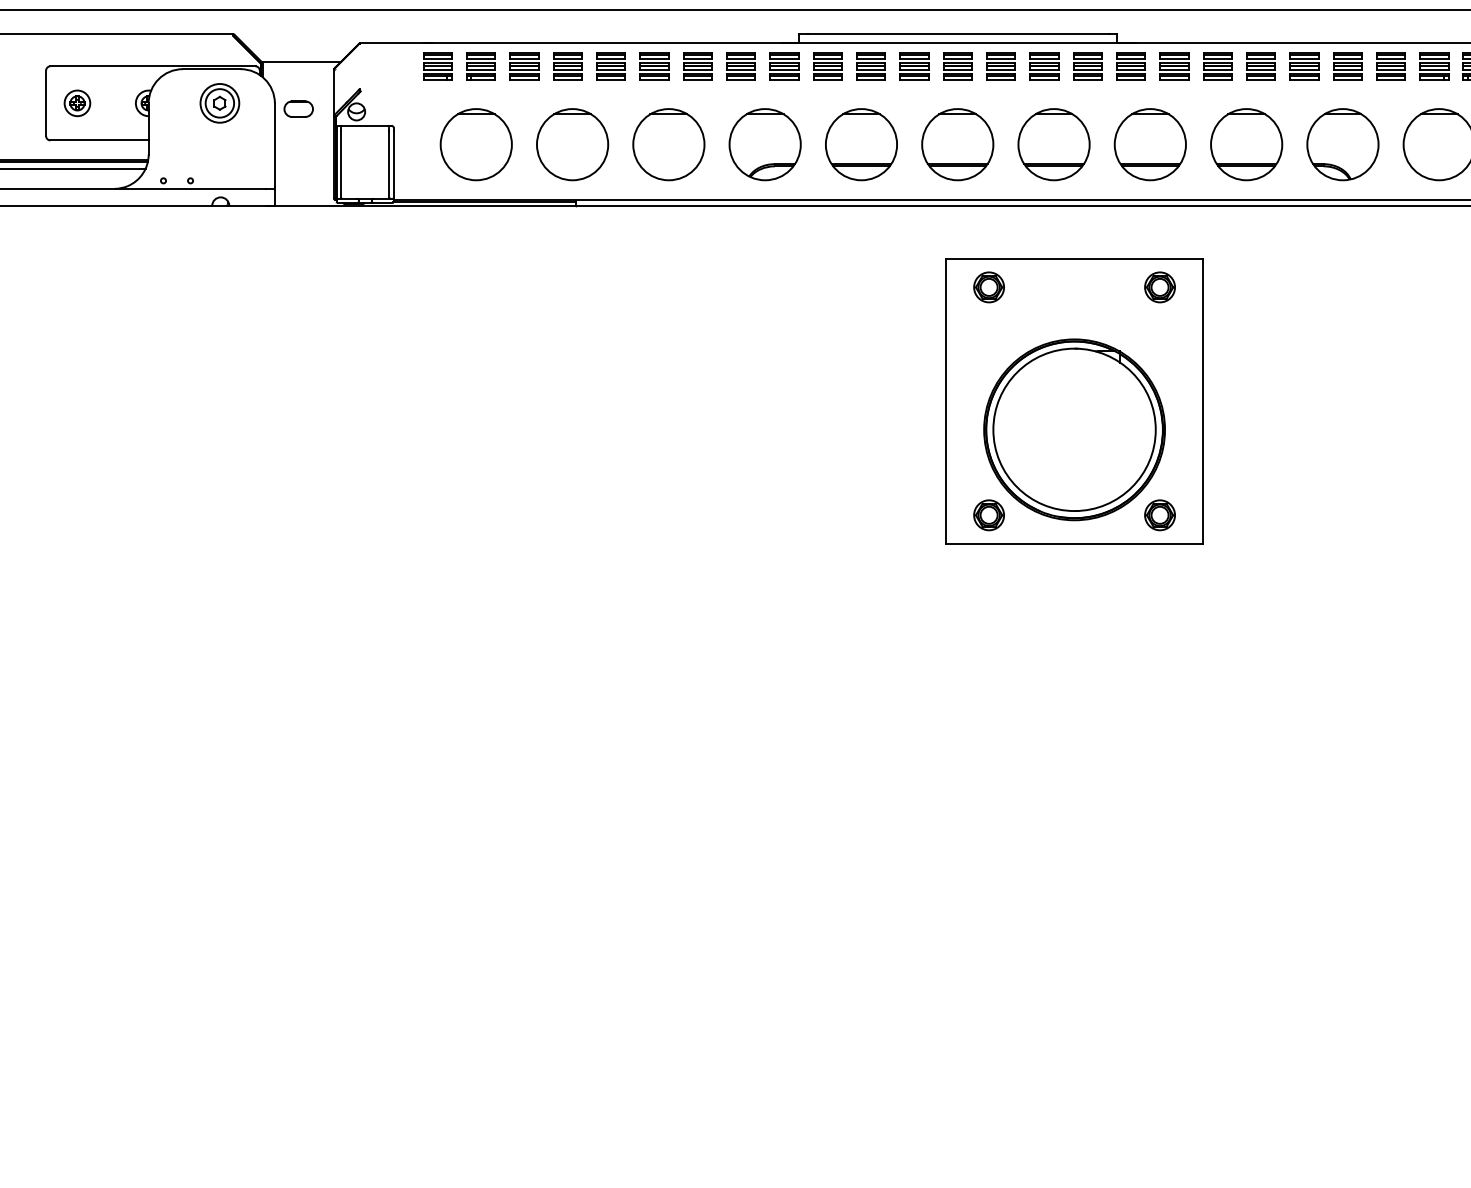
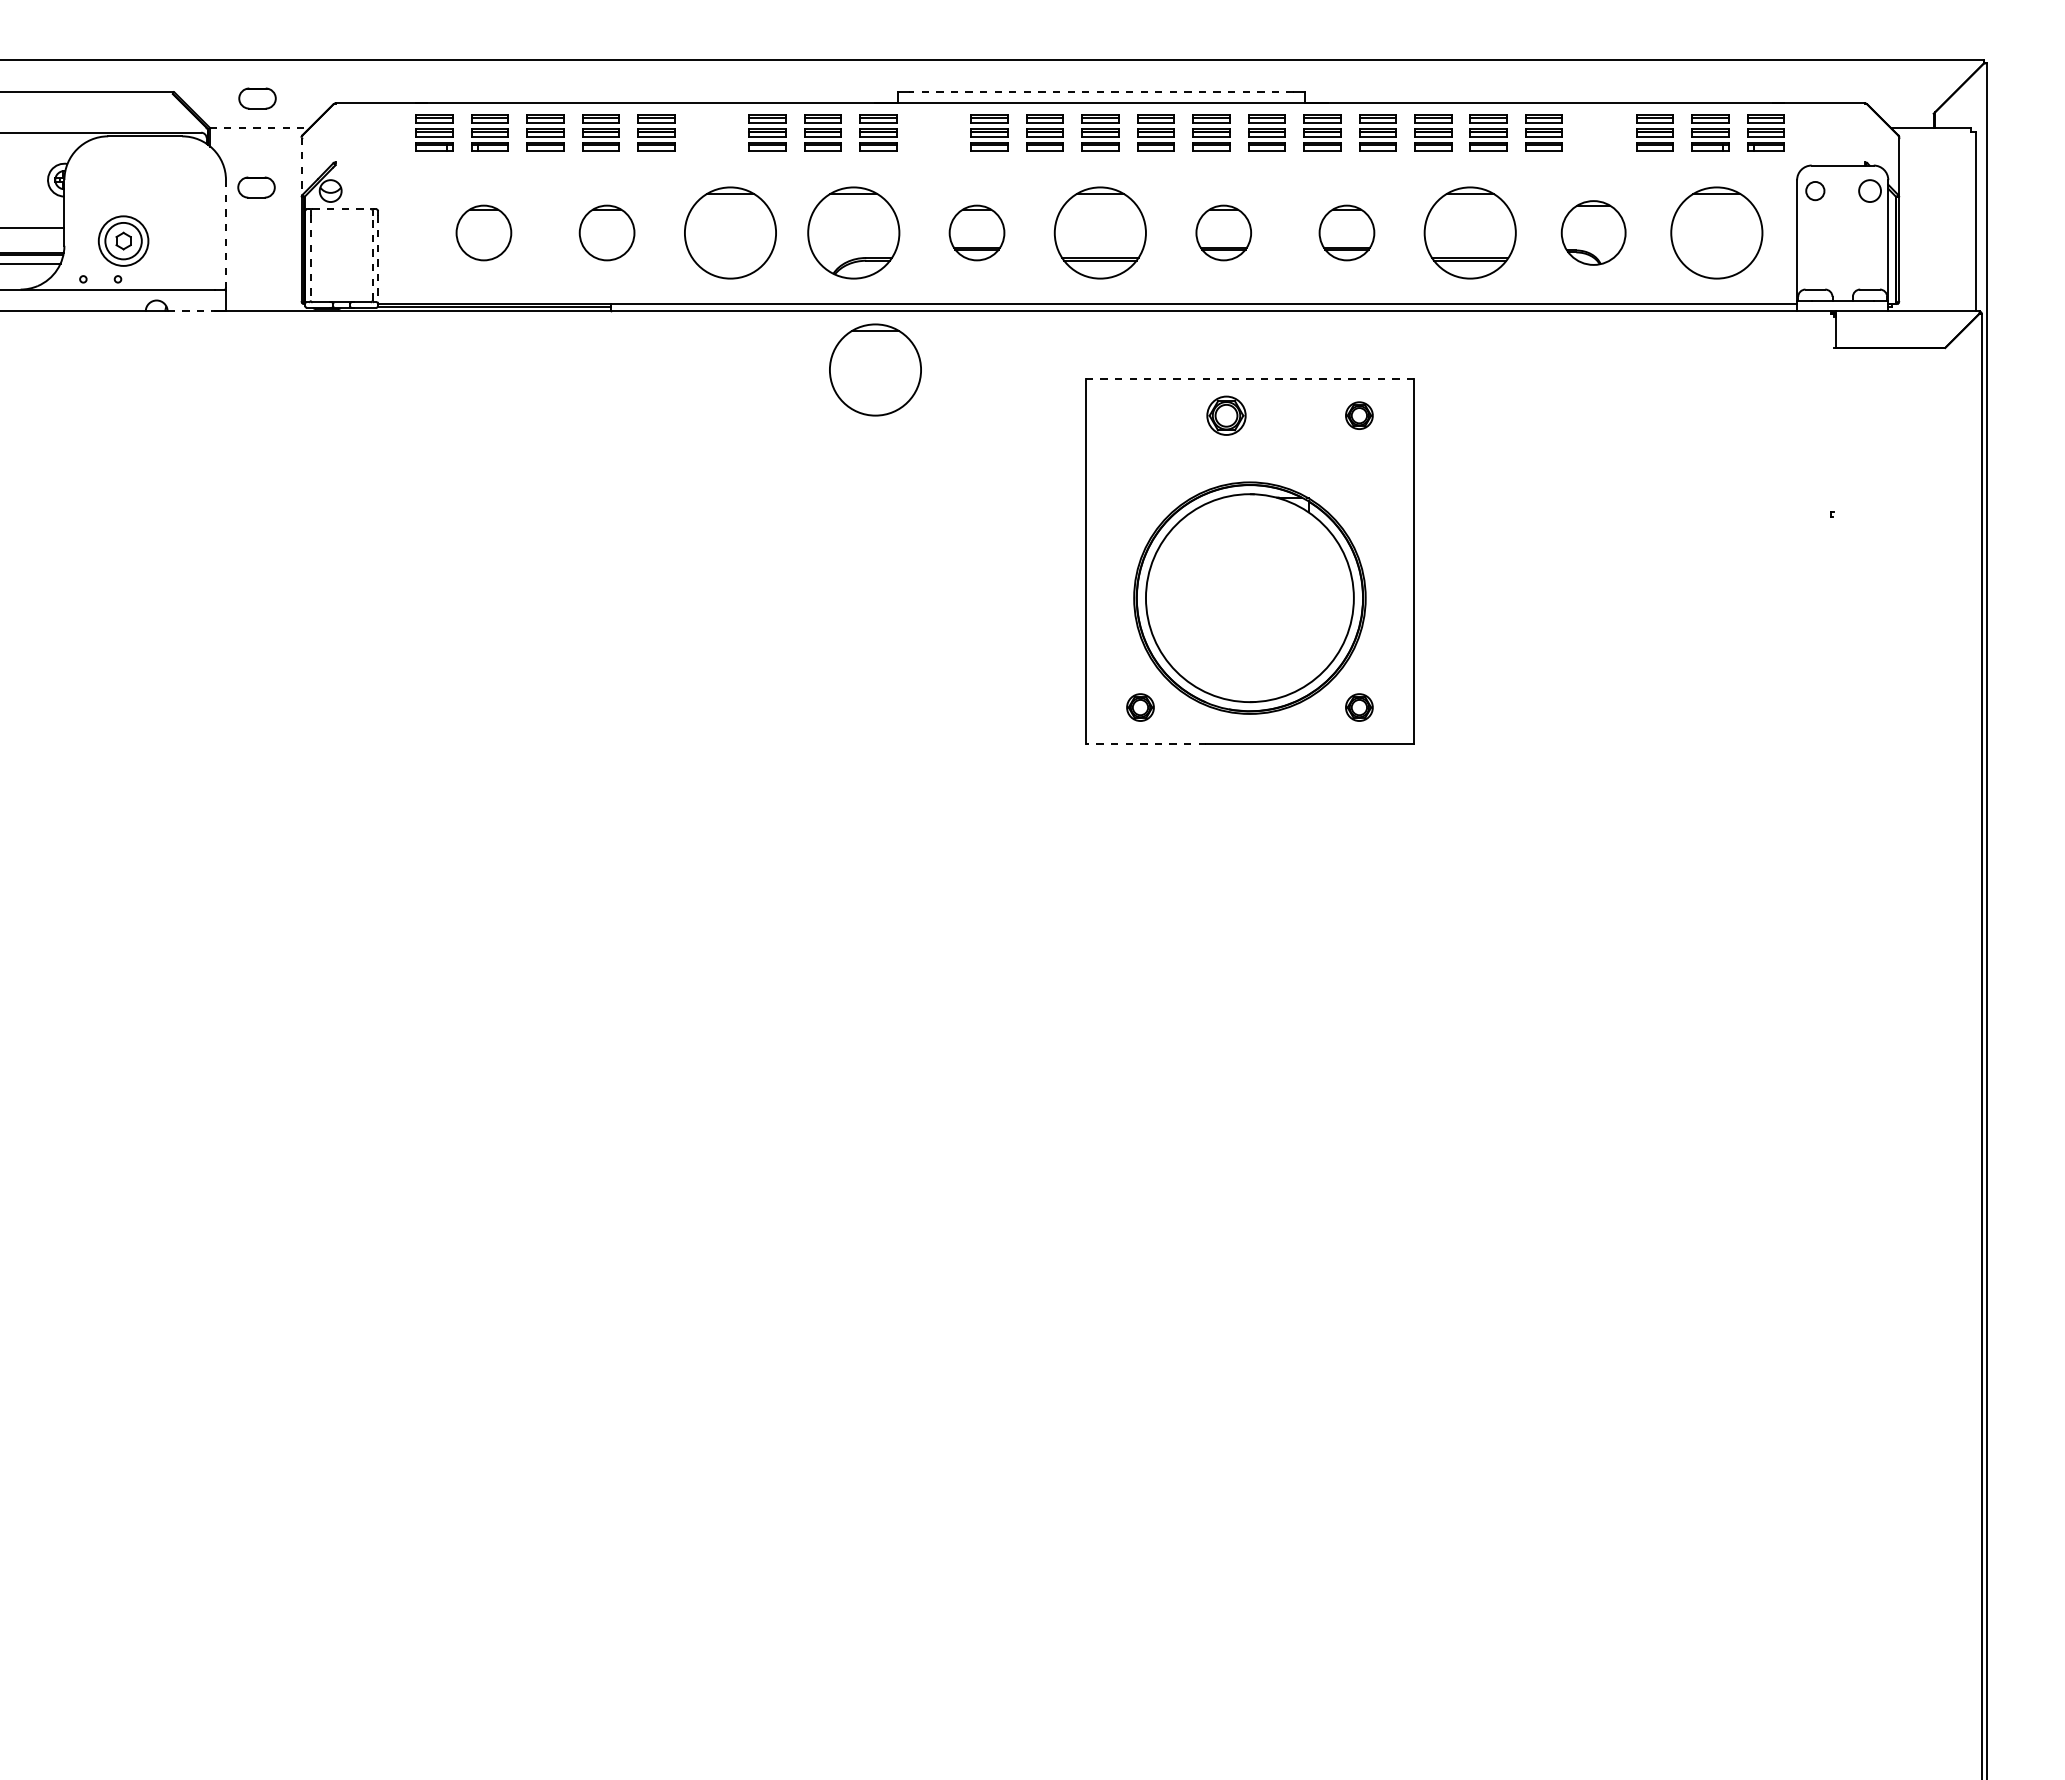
line: (958, 34) -> (1101, 91), solid -> dashed
part: (299, 39) -> (257, 98), added
line: (301, 62) -> (260, 127), solid -> dashed
part: (654, 66) -> (711, 132), removed
part: (827, 66) -> (933, 132), removed
part: (1347, 66) -> (1599, 132), removed
line: (333, 93) -> (301, 167), solid -> dashed
part: (219, 102) -> (123, 240), moved
line: (365, 126) -> (342, 209), solid -> dashed
part: (475, 144) -> (483, 232), size x0.6
part: (572, 144) -> (606, 232), size x0.6
part: (861, 144) -> (976, 232), size x0.6
part: (1053, 144) -> (1223, 232), size x0.6
part: (1149, 144) -> (1346, 232), size x0.6
part: (1342, 144) -> (1593, 232), size x0.7
line: (275, 145) -> (226, 233), solid -> dashed
line: (340, 163) -> (310, 257), solid -> dashed
line: (389, 163) -> (372, 257), solid -> dashed
line: (393, 165) -> (378, 259), solid -> dashed
line: (247, 205) -> (191, 311), solid -> dashed
part: (782, 251) -> (875, 369), added
line: (1075, 259) -> (1250, 379), solid -> dashed
part: (989, 287) -> (1226, 415), moved
part: (1160, 287) -> (1359, 415), size x0.7
part: (989, 515) -> (1140, 707), size x0.7
part: (1160, 515) -> (1359, 707), size x0.7
line: (993, 544) -> (1145, 744), solid -> dashed

